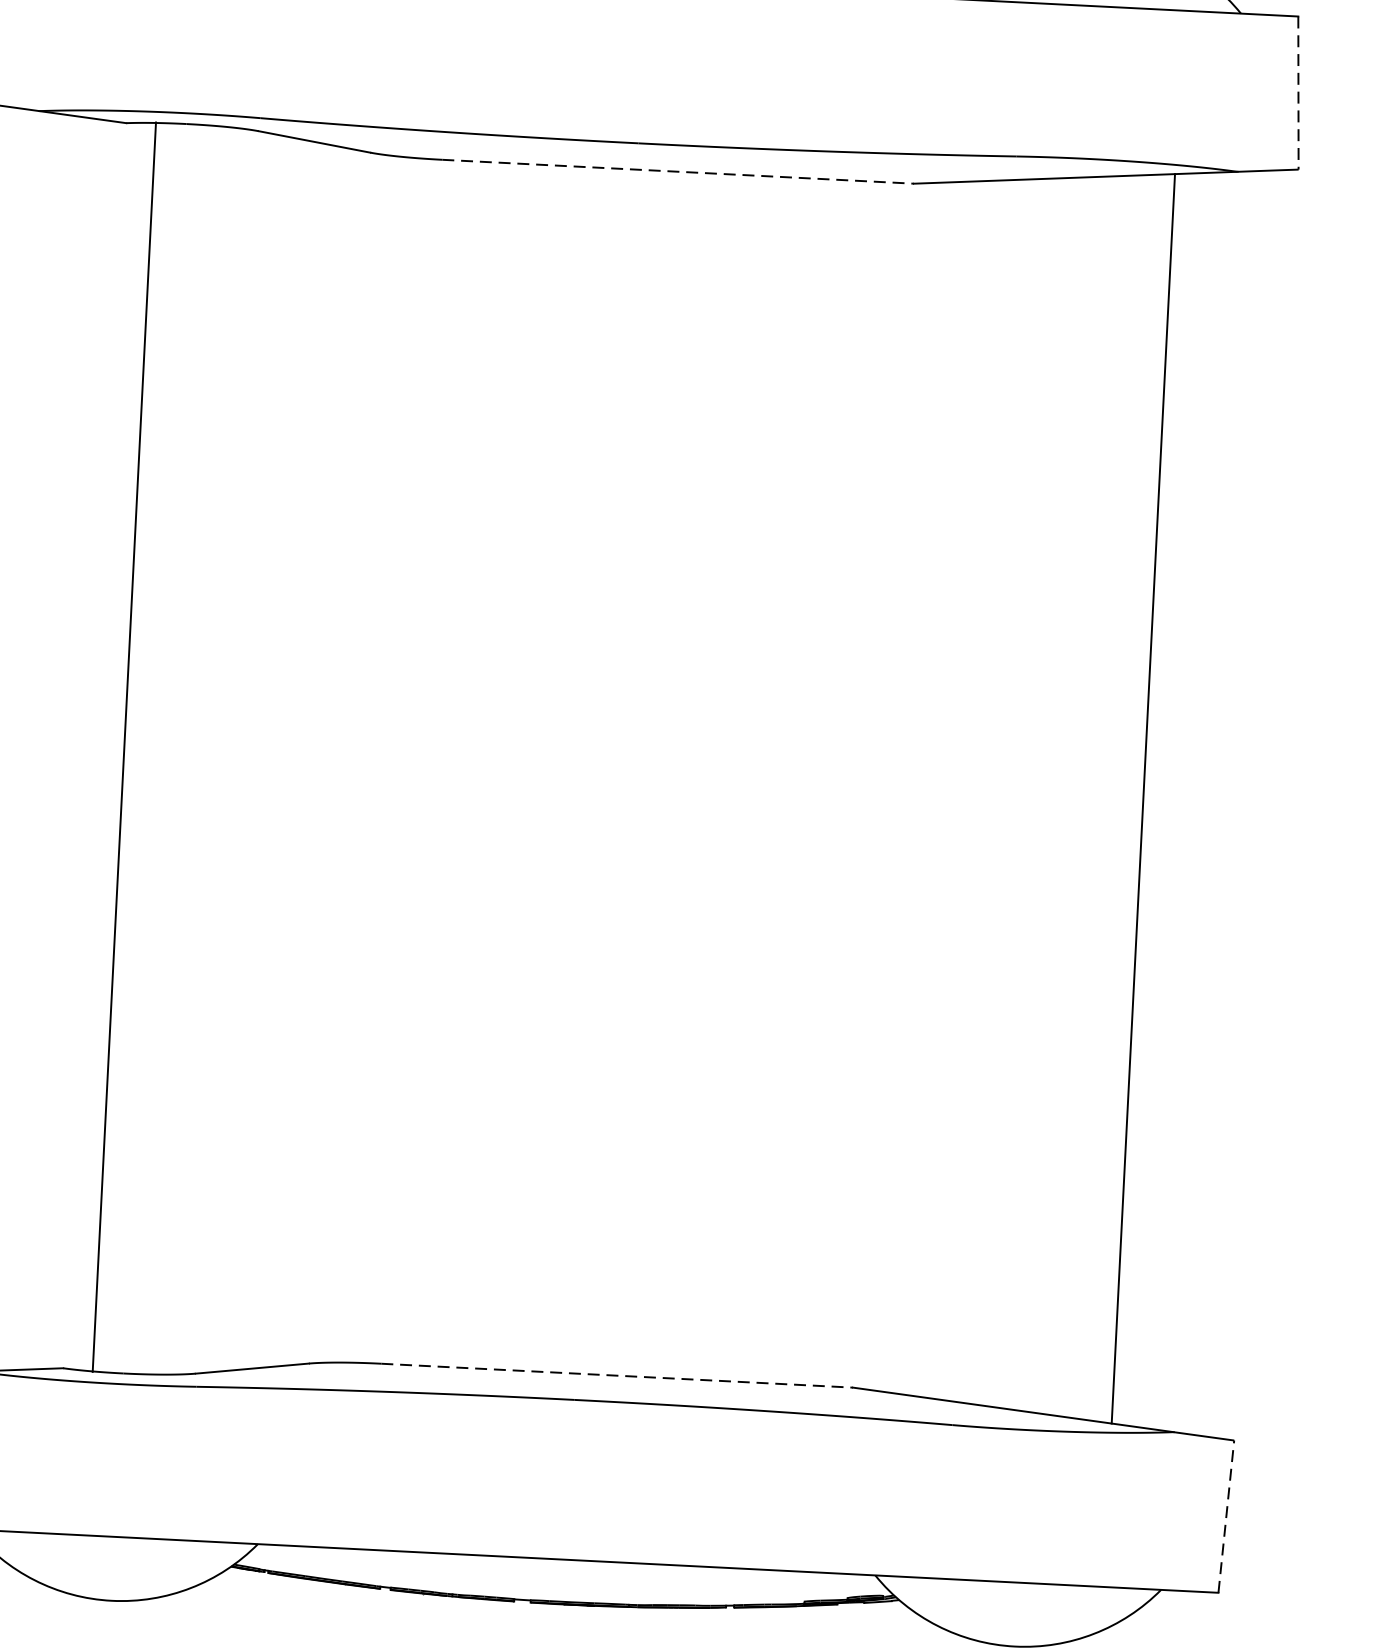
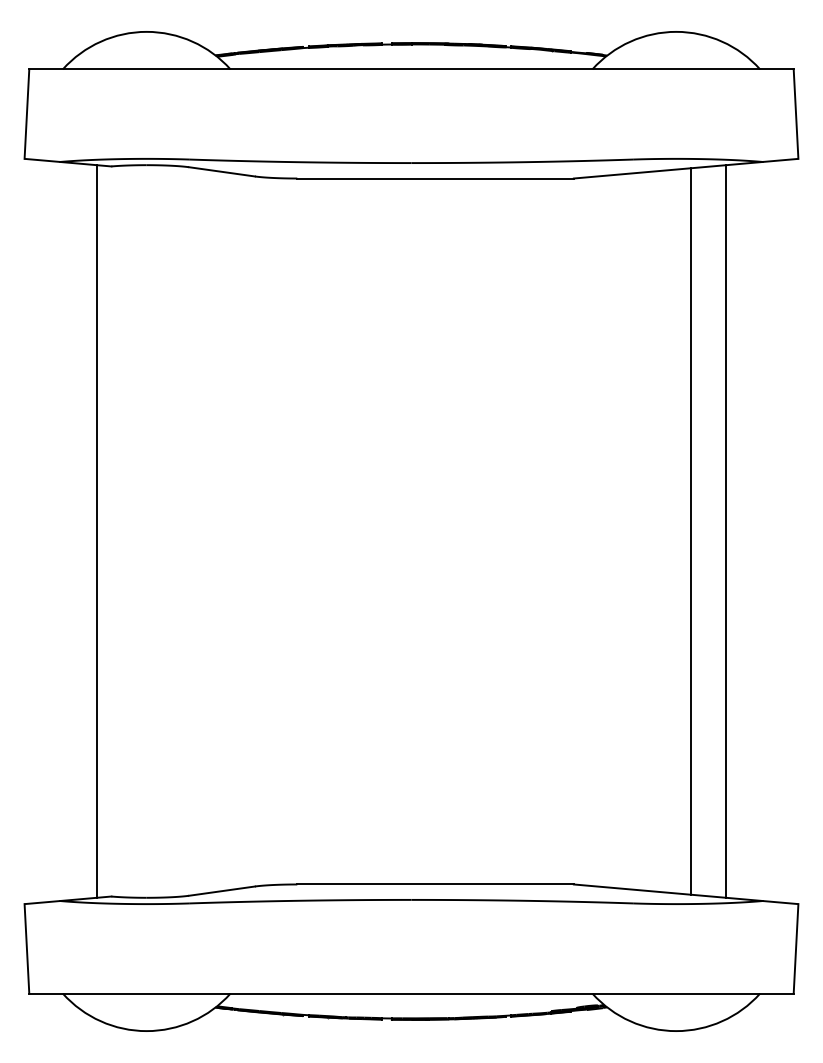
line: (1299, 93) -> (796, 114), dashed -> solid
line: (679, 171) -> (436, 178), dashed -> solid
line: (123, 747) -> (96, 531), moved
line: (1084, 795) -> (691, 531), added
line: (618, 1375) -> (436, 884), dashed -> solid
line: (1227, 1516) -> (796, 948), dashed -> solid

